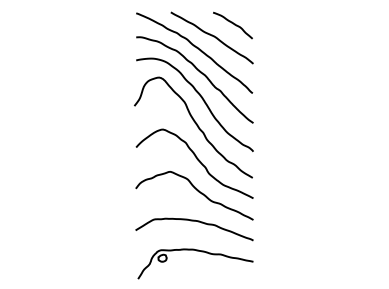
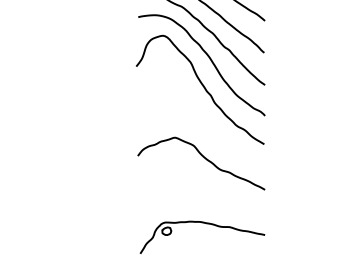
curve: (197, 160) -> (204, 125), removed
curve: (194, 221) -> (201, 191), removed

